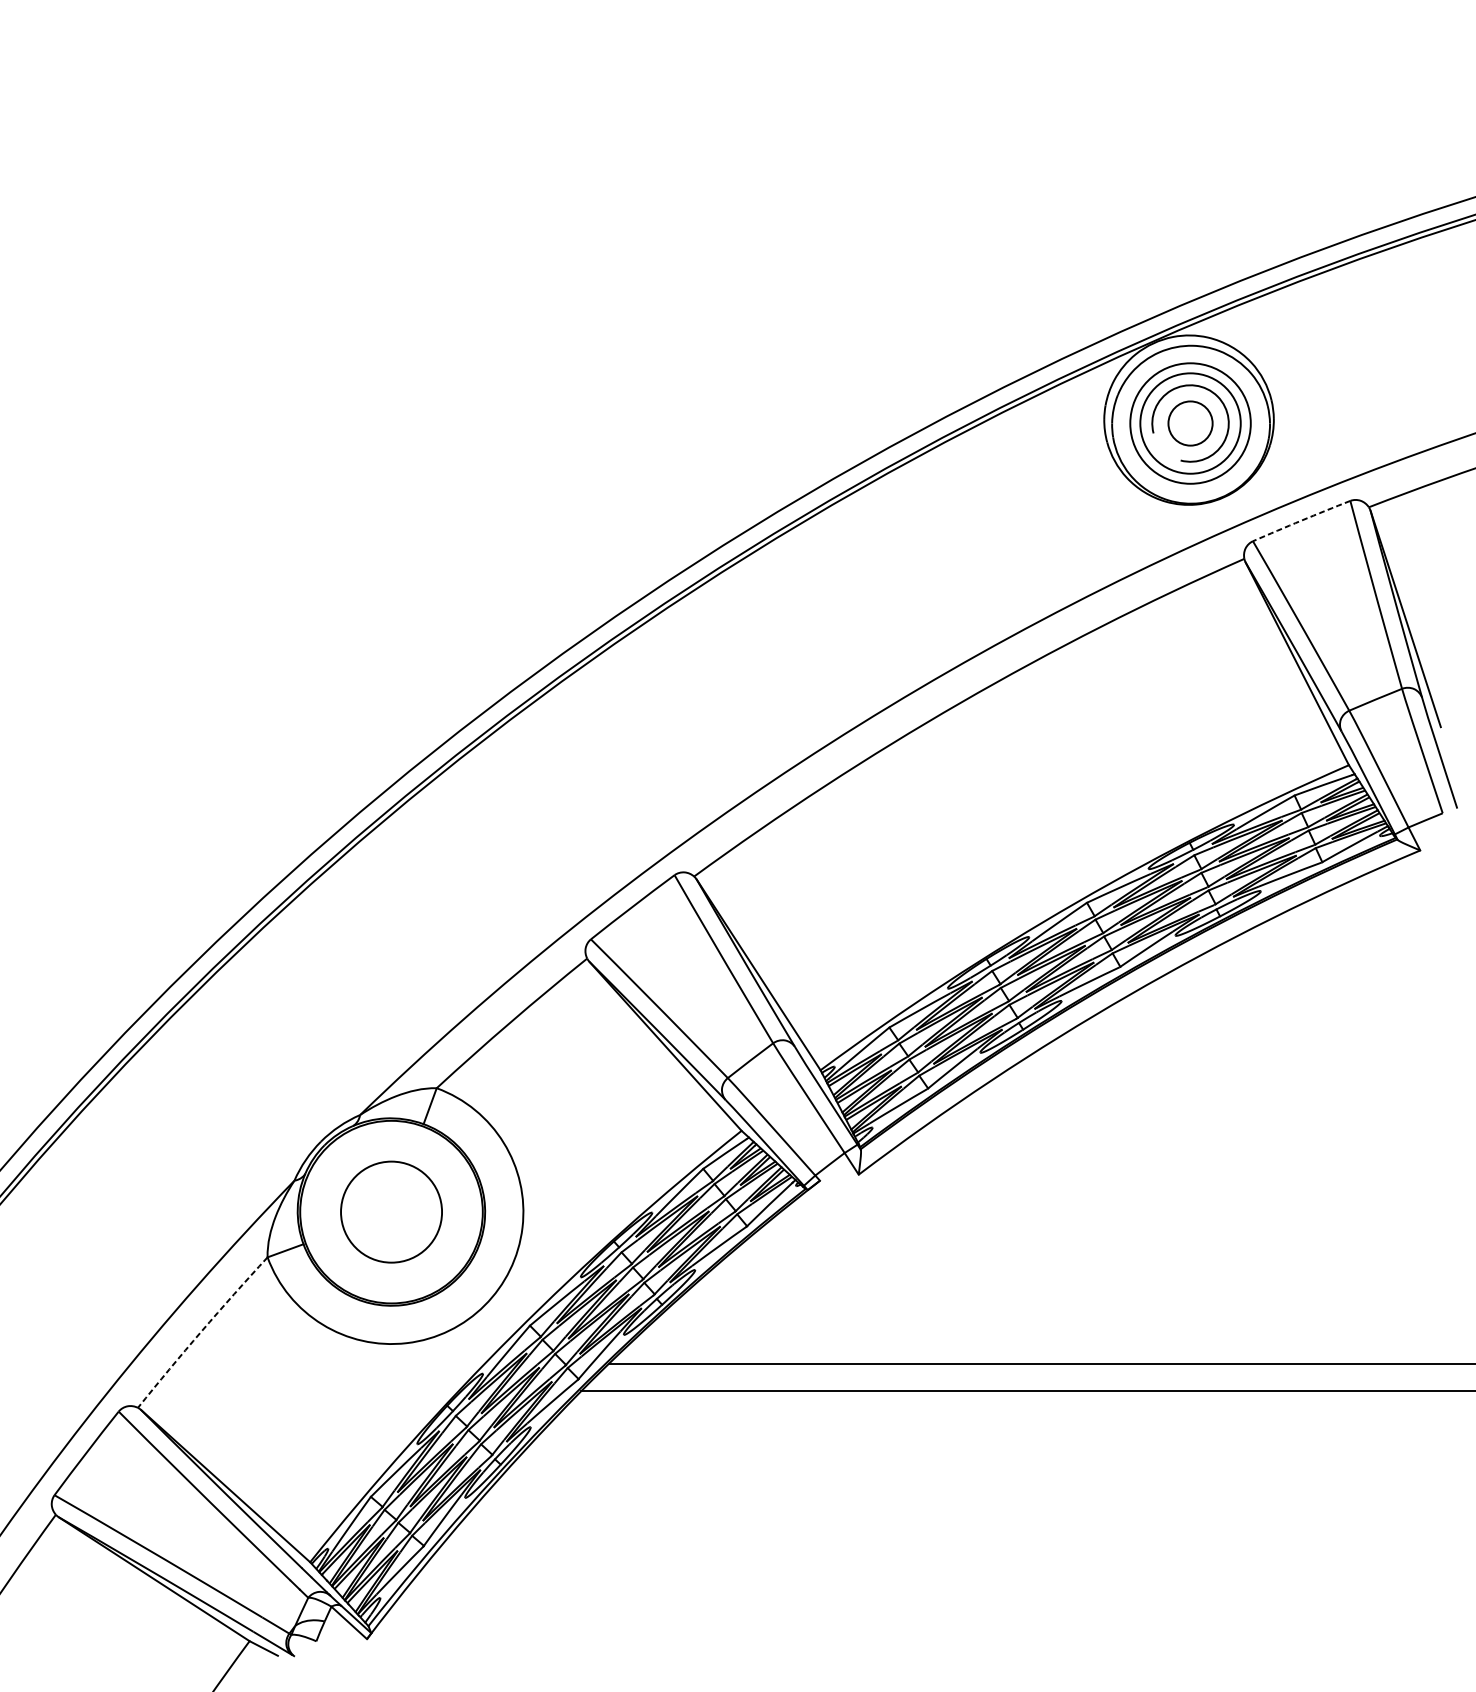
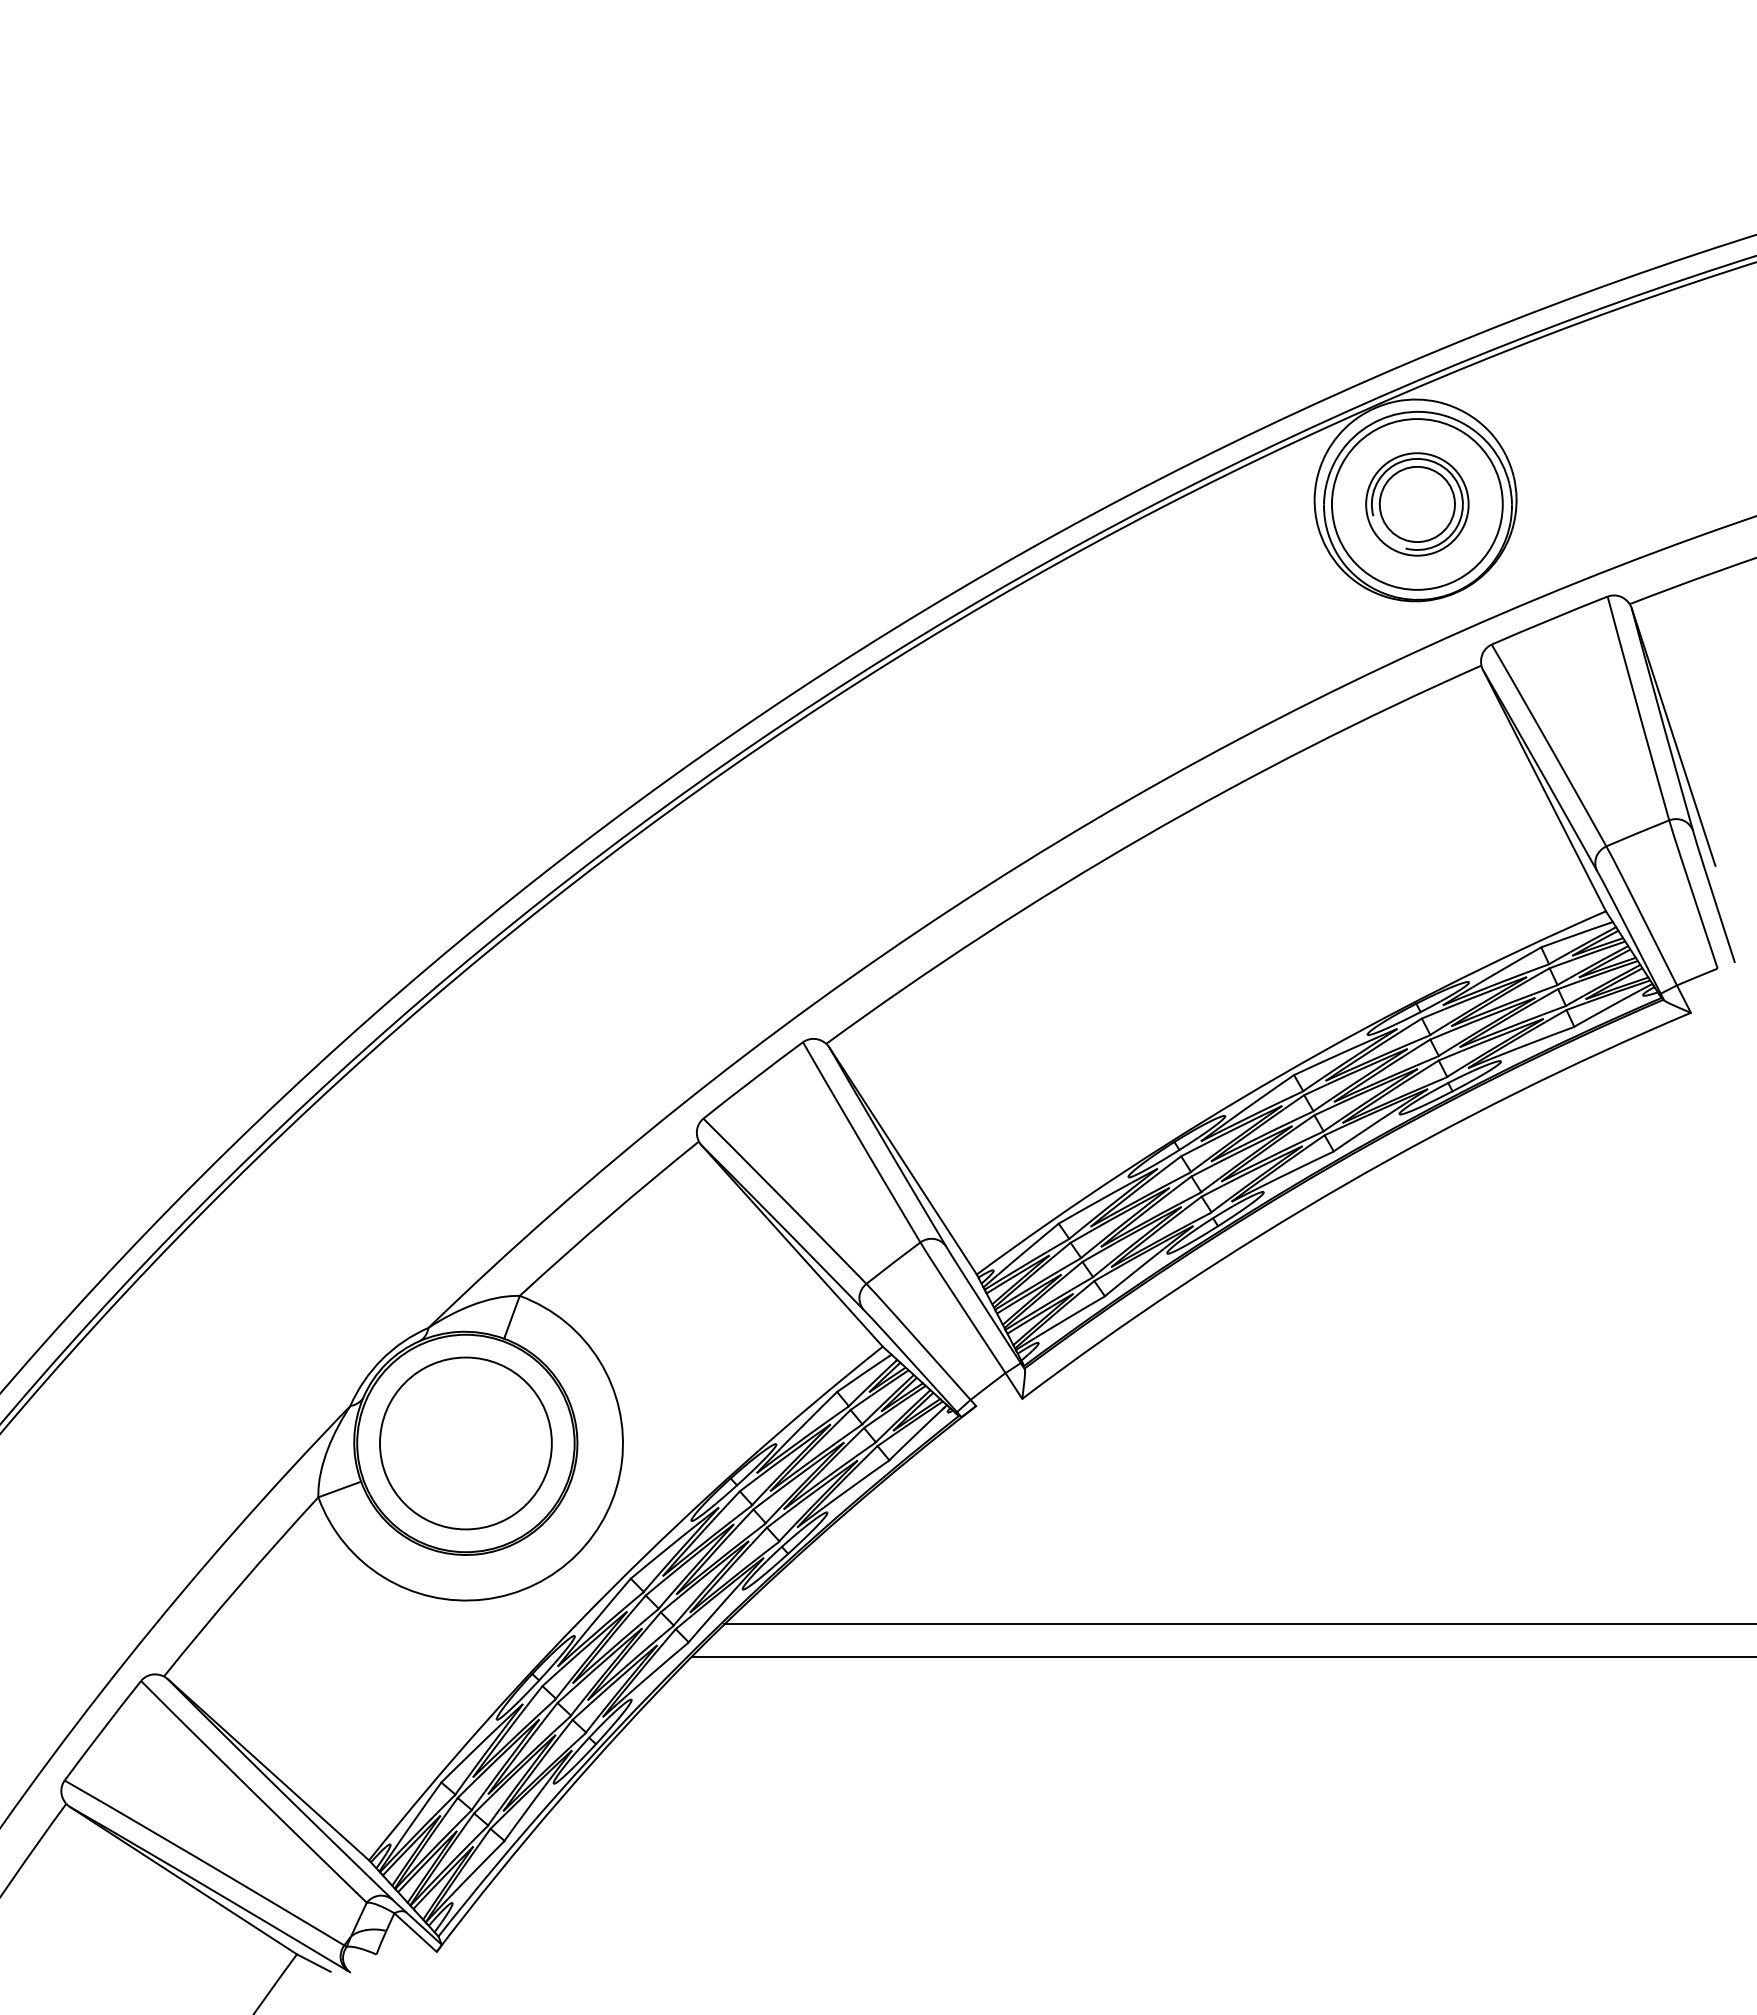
circle: (1189, 423) -> (1416, 504), size x1.43
circle: (1189, 423) -> (1416, 504), size x1.43
circle: (1190, 423) -> (1417, 504), size x0.71
arc: (1301, 520) -> (1549, 620), dashed -> solid
circle: (391, 1212) -> (465, 1443), size x1.43
arc: (201, 1331) -> (239, 1585), dashed -> solid

